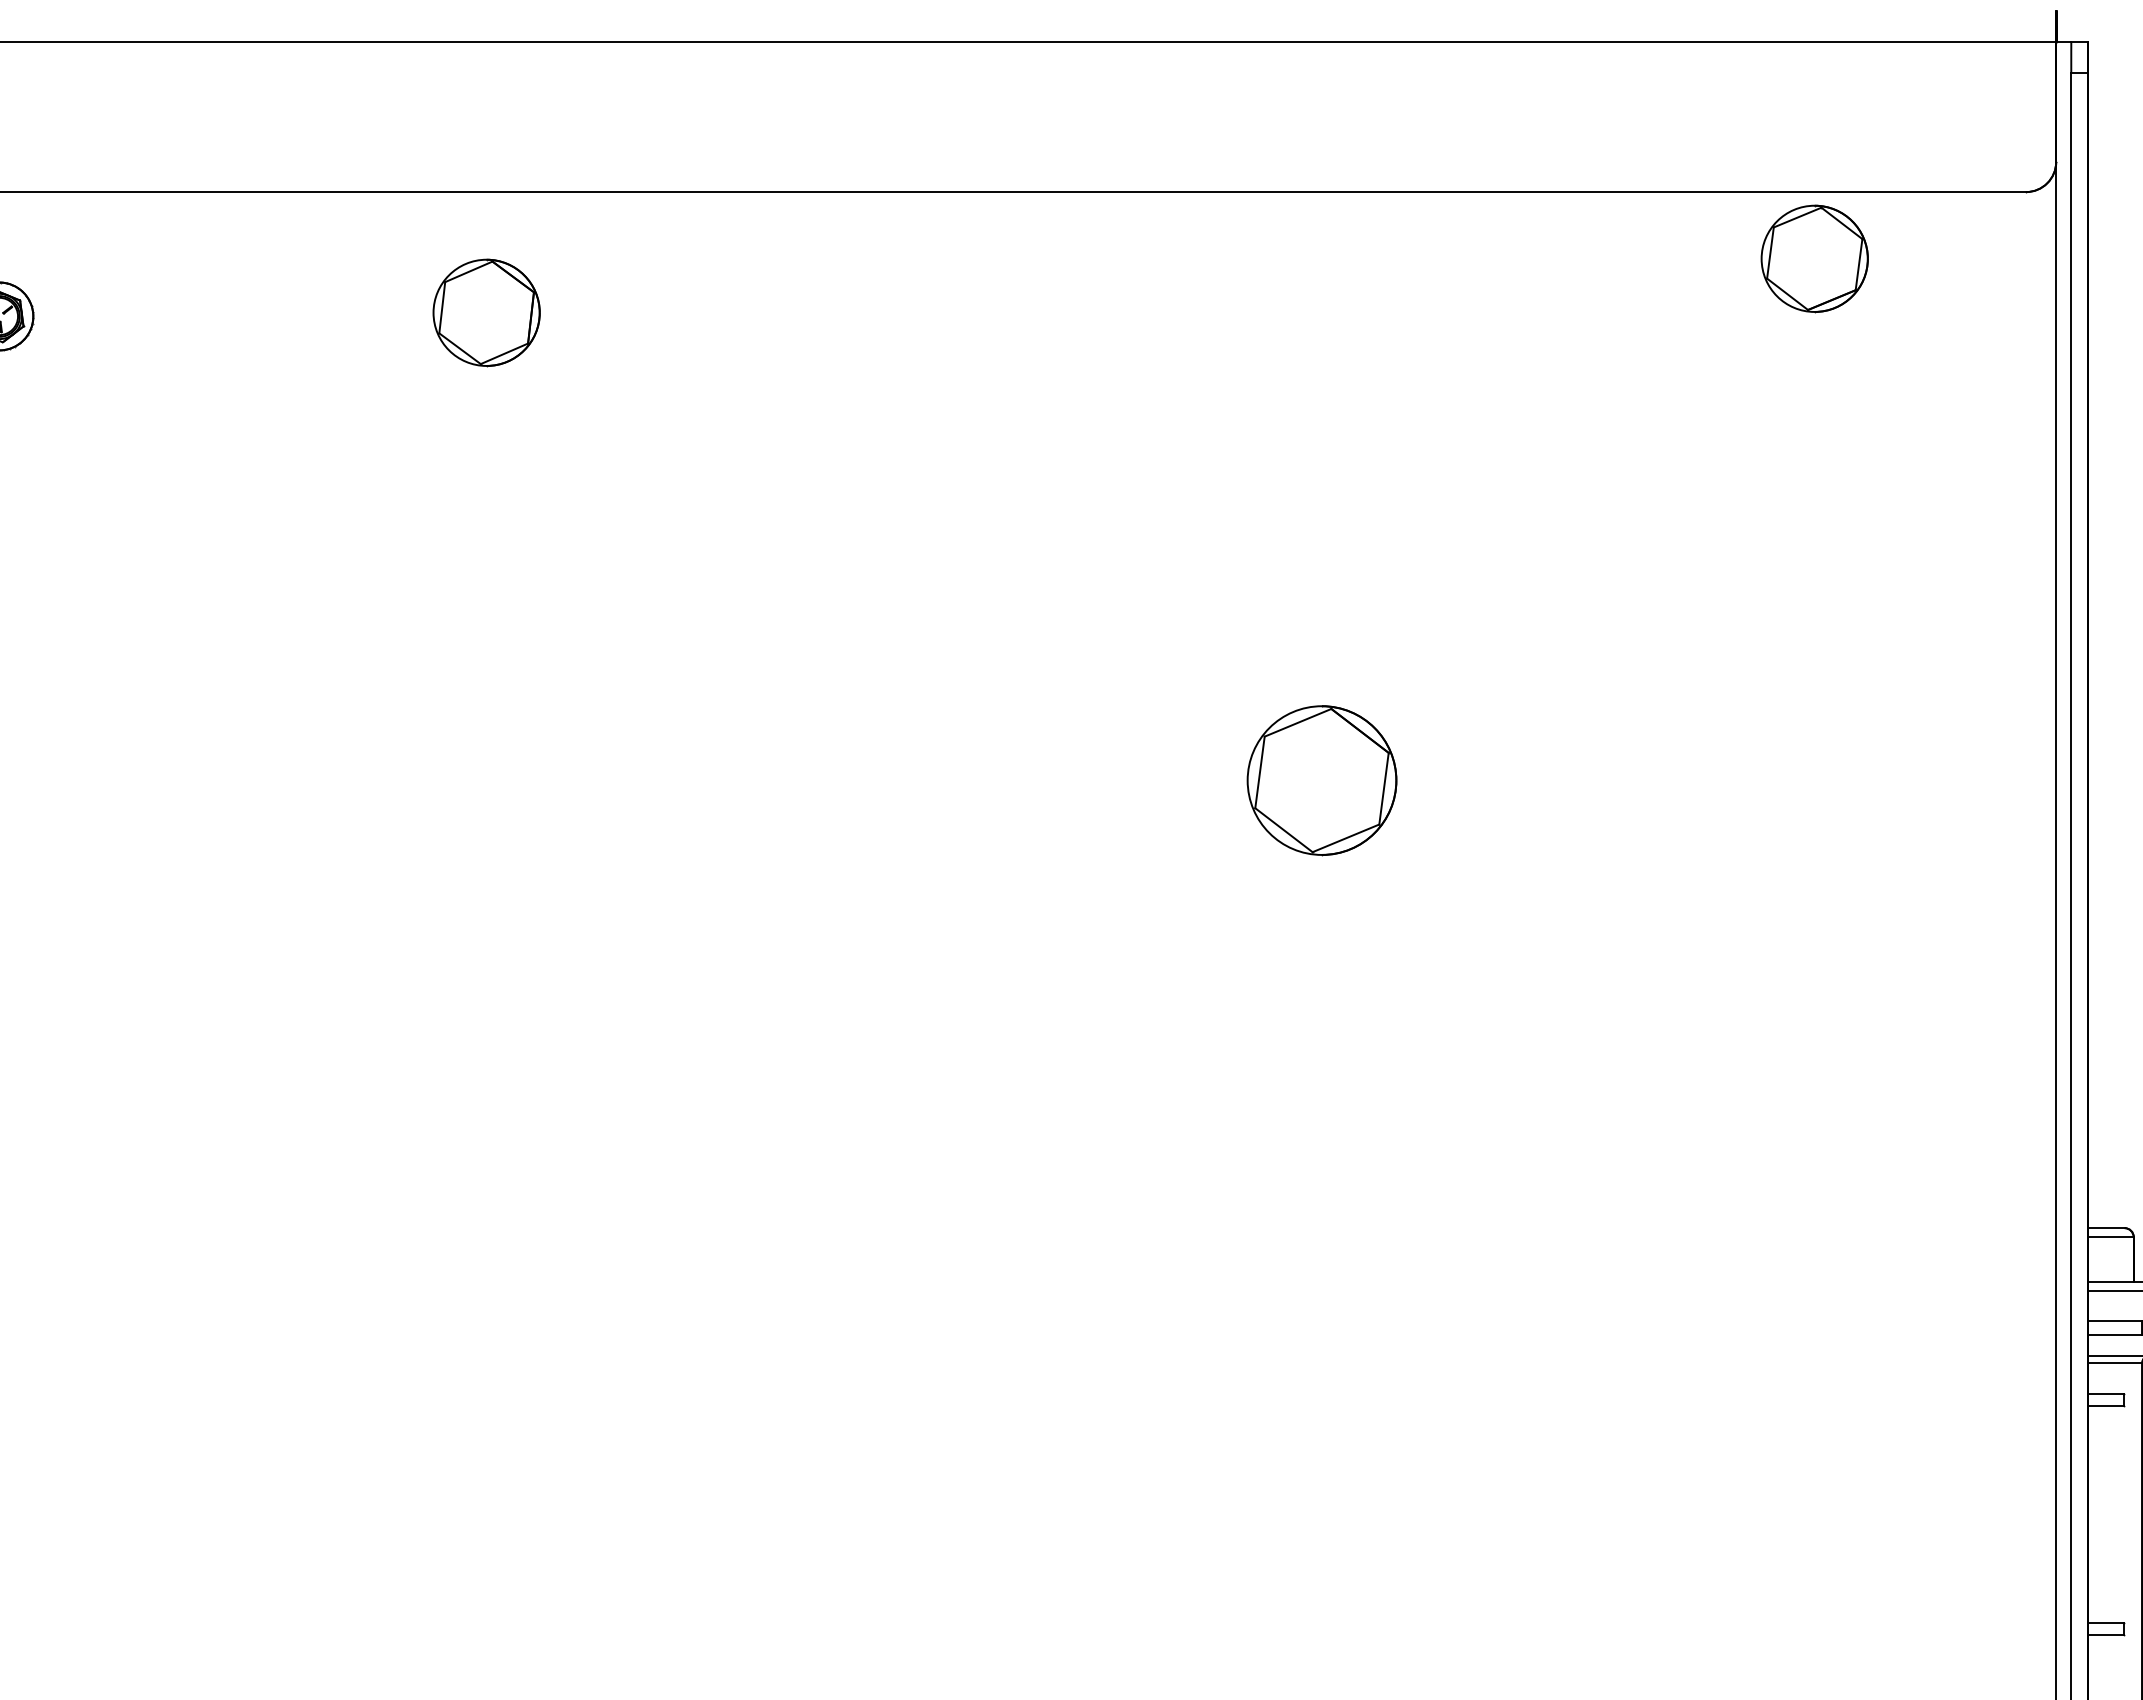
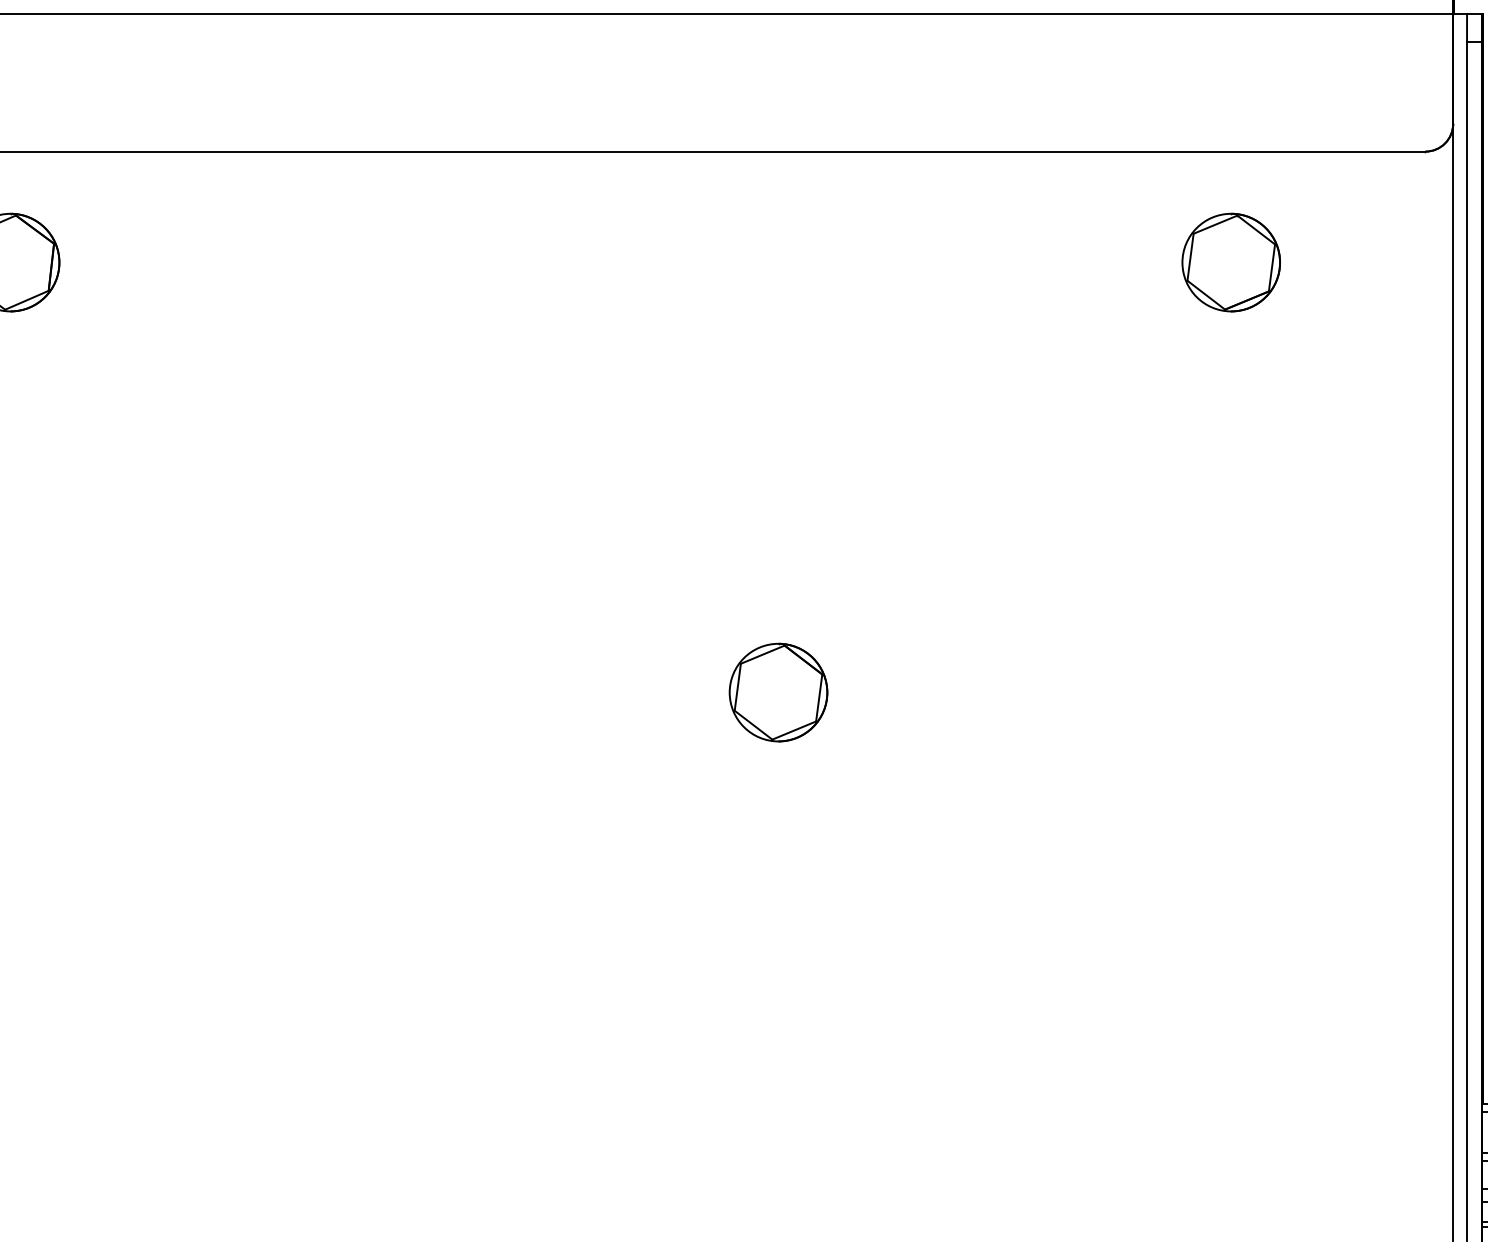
part: (1814, 258) -> (1231, 262), moved
part: (1322, 780) -> (778, 692), size x0.71

